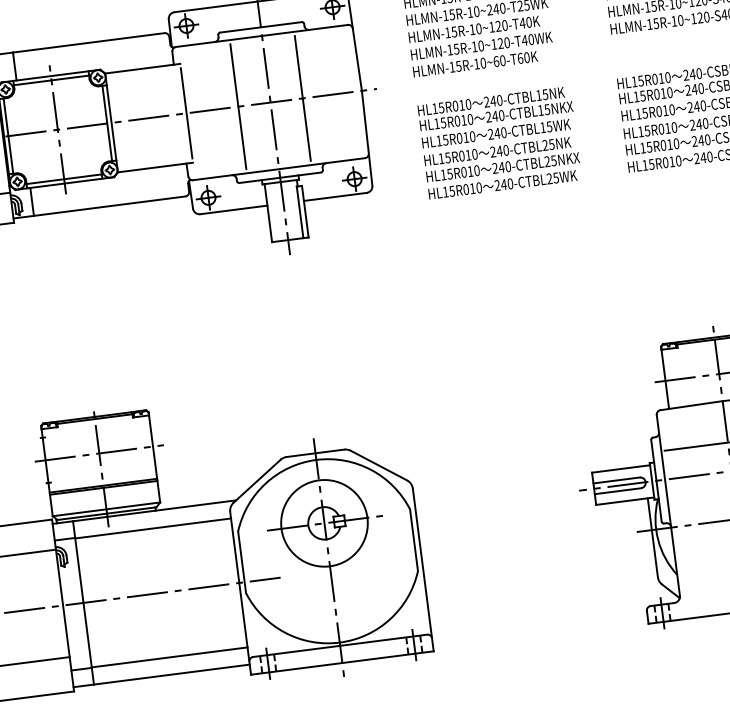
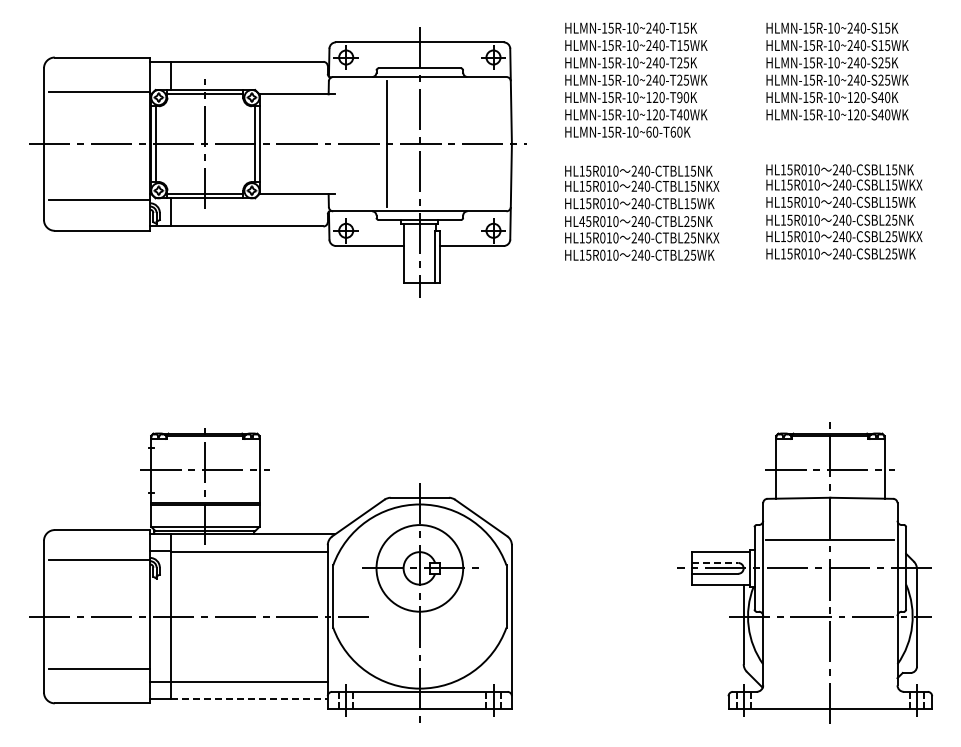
text: (522, 23) -> (679, 97), HLMN-15R-10~120-T40K -> HLMN-15R-10~120-T90K
line: (303, 98) -> (452, 144), removed
line: (186, 112) -> (335, 143), removed
text: (441, 158) -> (582, 221), HL15R010 -> HL45R010
line: (616, 479) -> (715, 562), solid -> dashed
line: (172, 675) -> (249, 699), solid -> dashed

